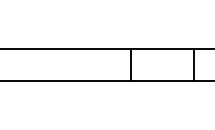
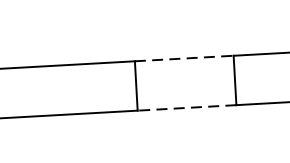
line: (162, 49) -> (184, 58), solid -> dashed
line: (161, 80) -> (185, 107), solid -> dashed

